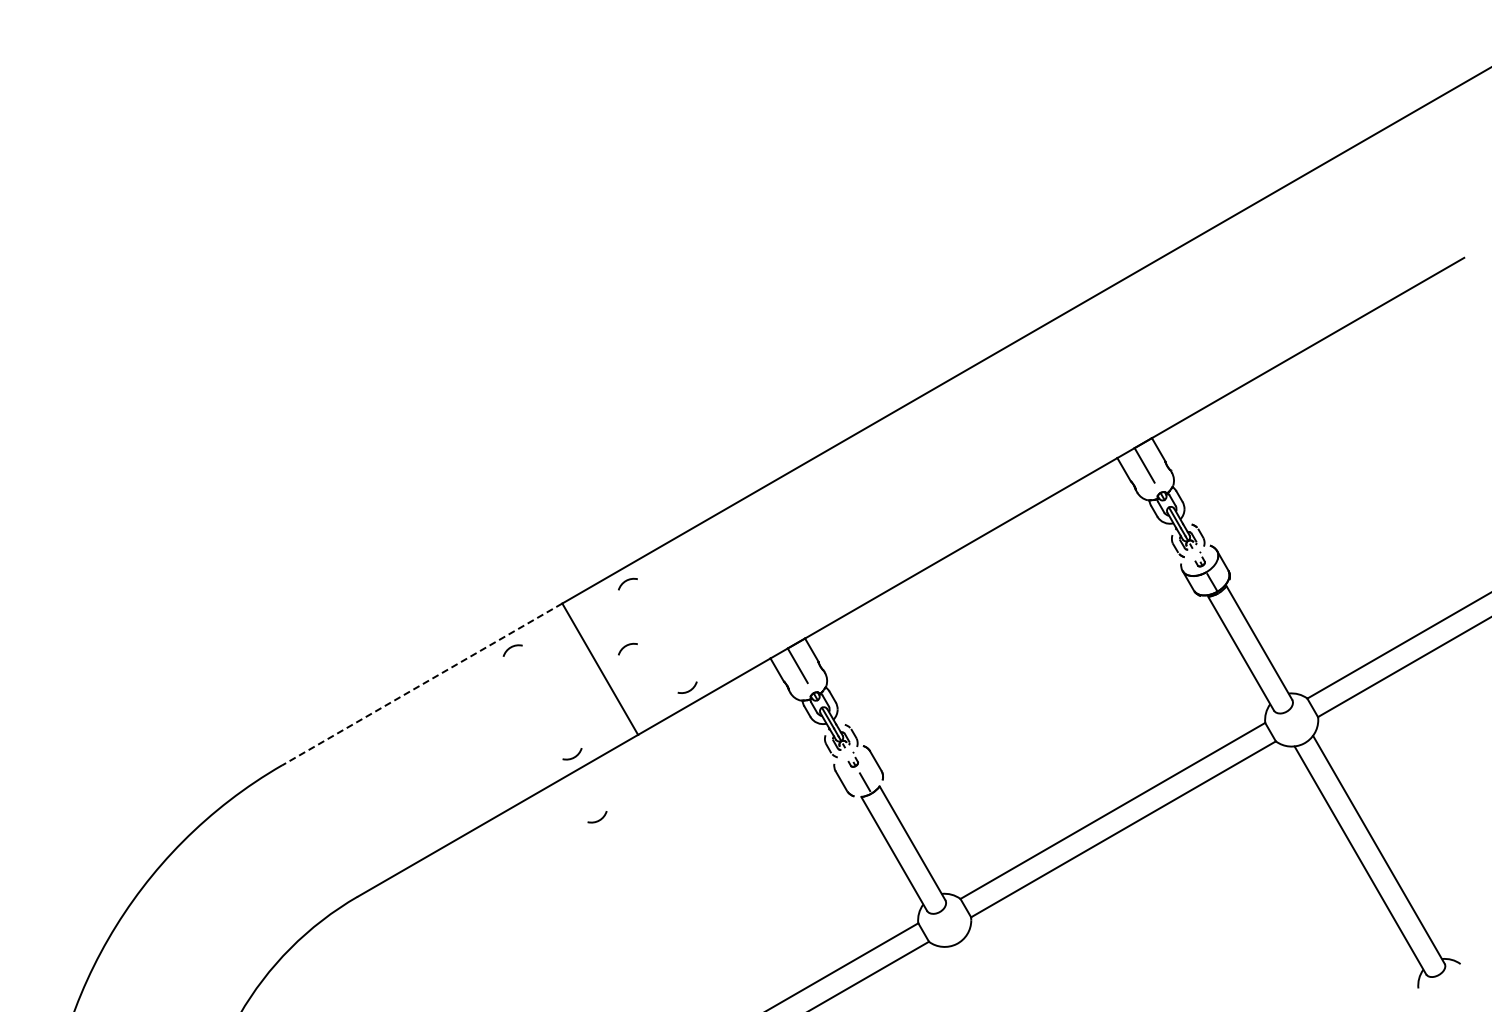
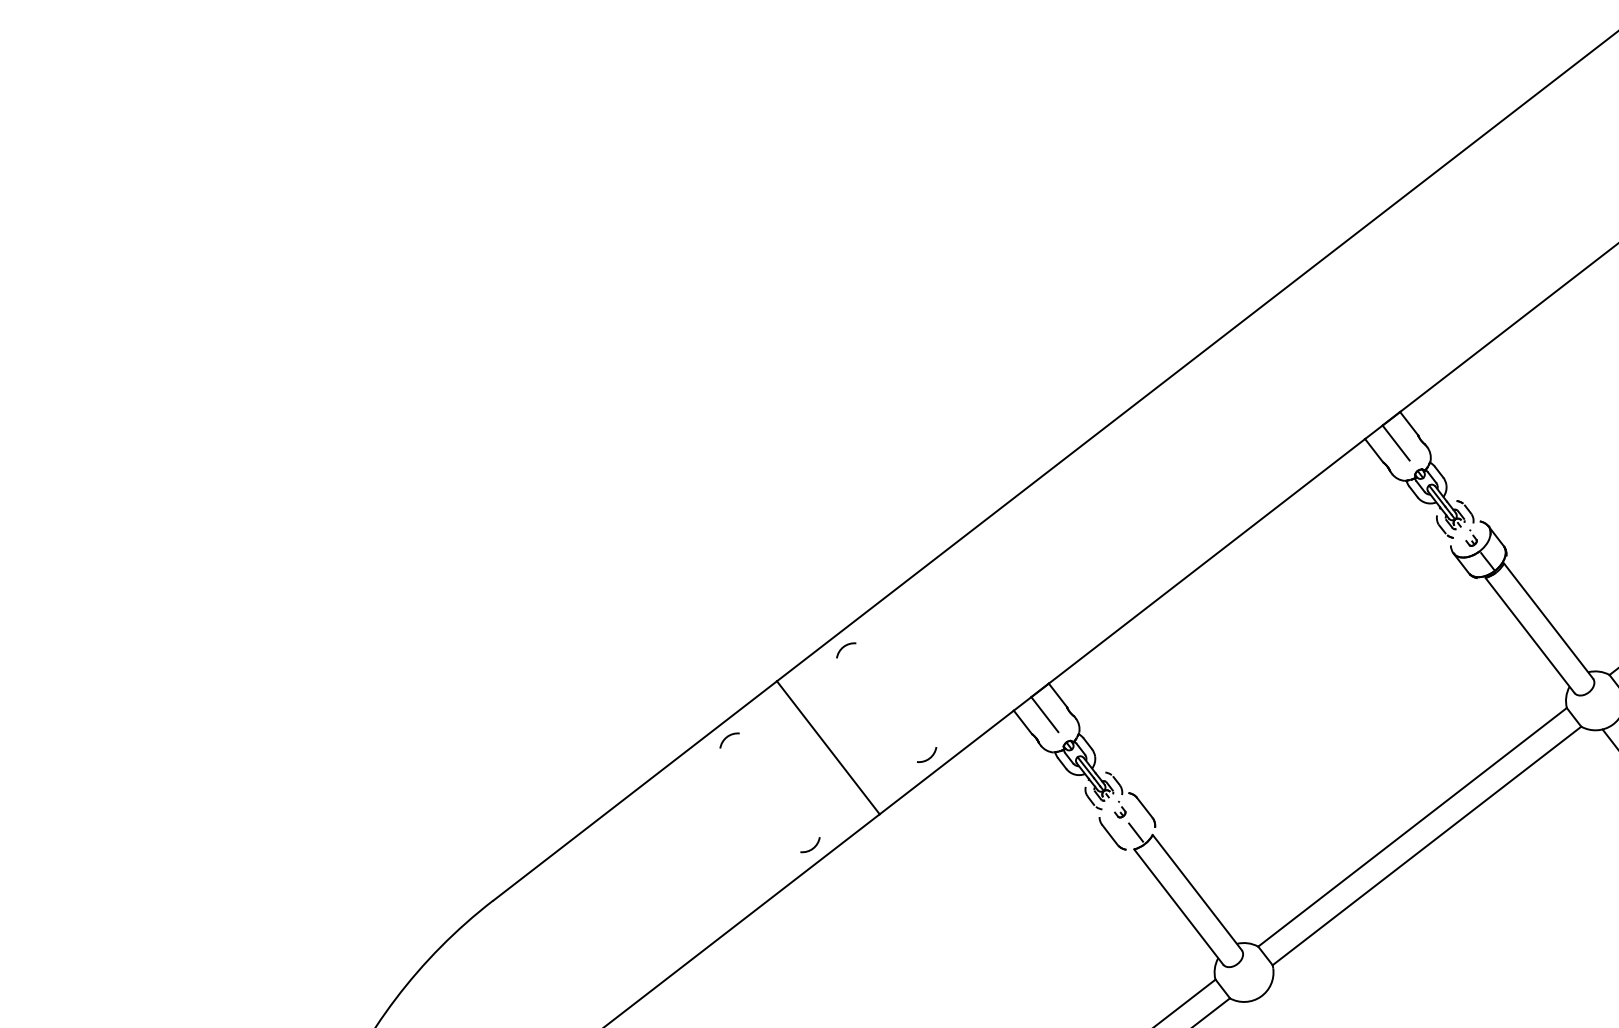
arc: (627, 646) -> (854, 718), removed
line: (422, 684) -> (635, 790), dashed -> solid
arc: (598, 819) -> (848, 913), removed

